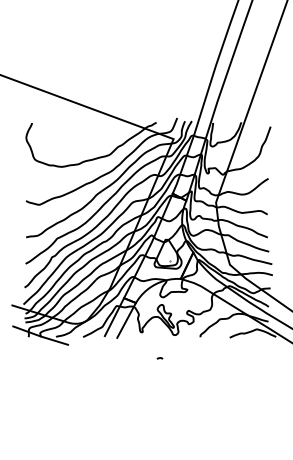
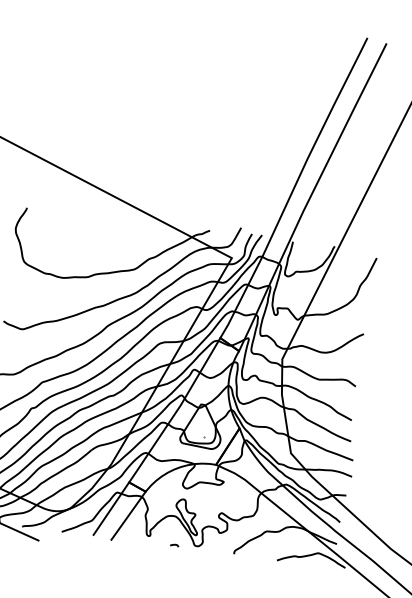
curve: (159, 358) -> (174, 545), moved

